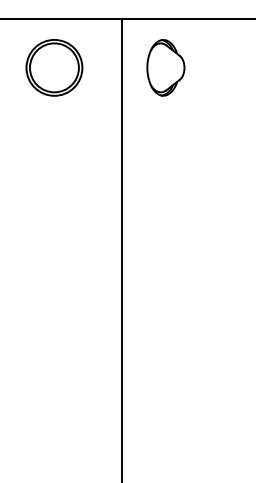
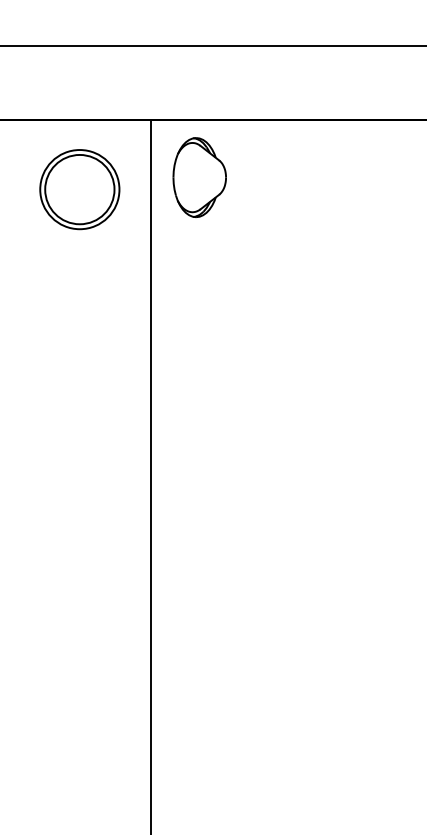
part: (54, 67) -> (79, 189), moved
part: (165, 67) -> (199, 177), moved

